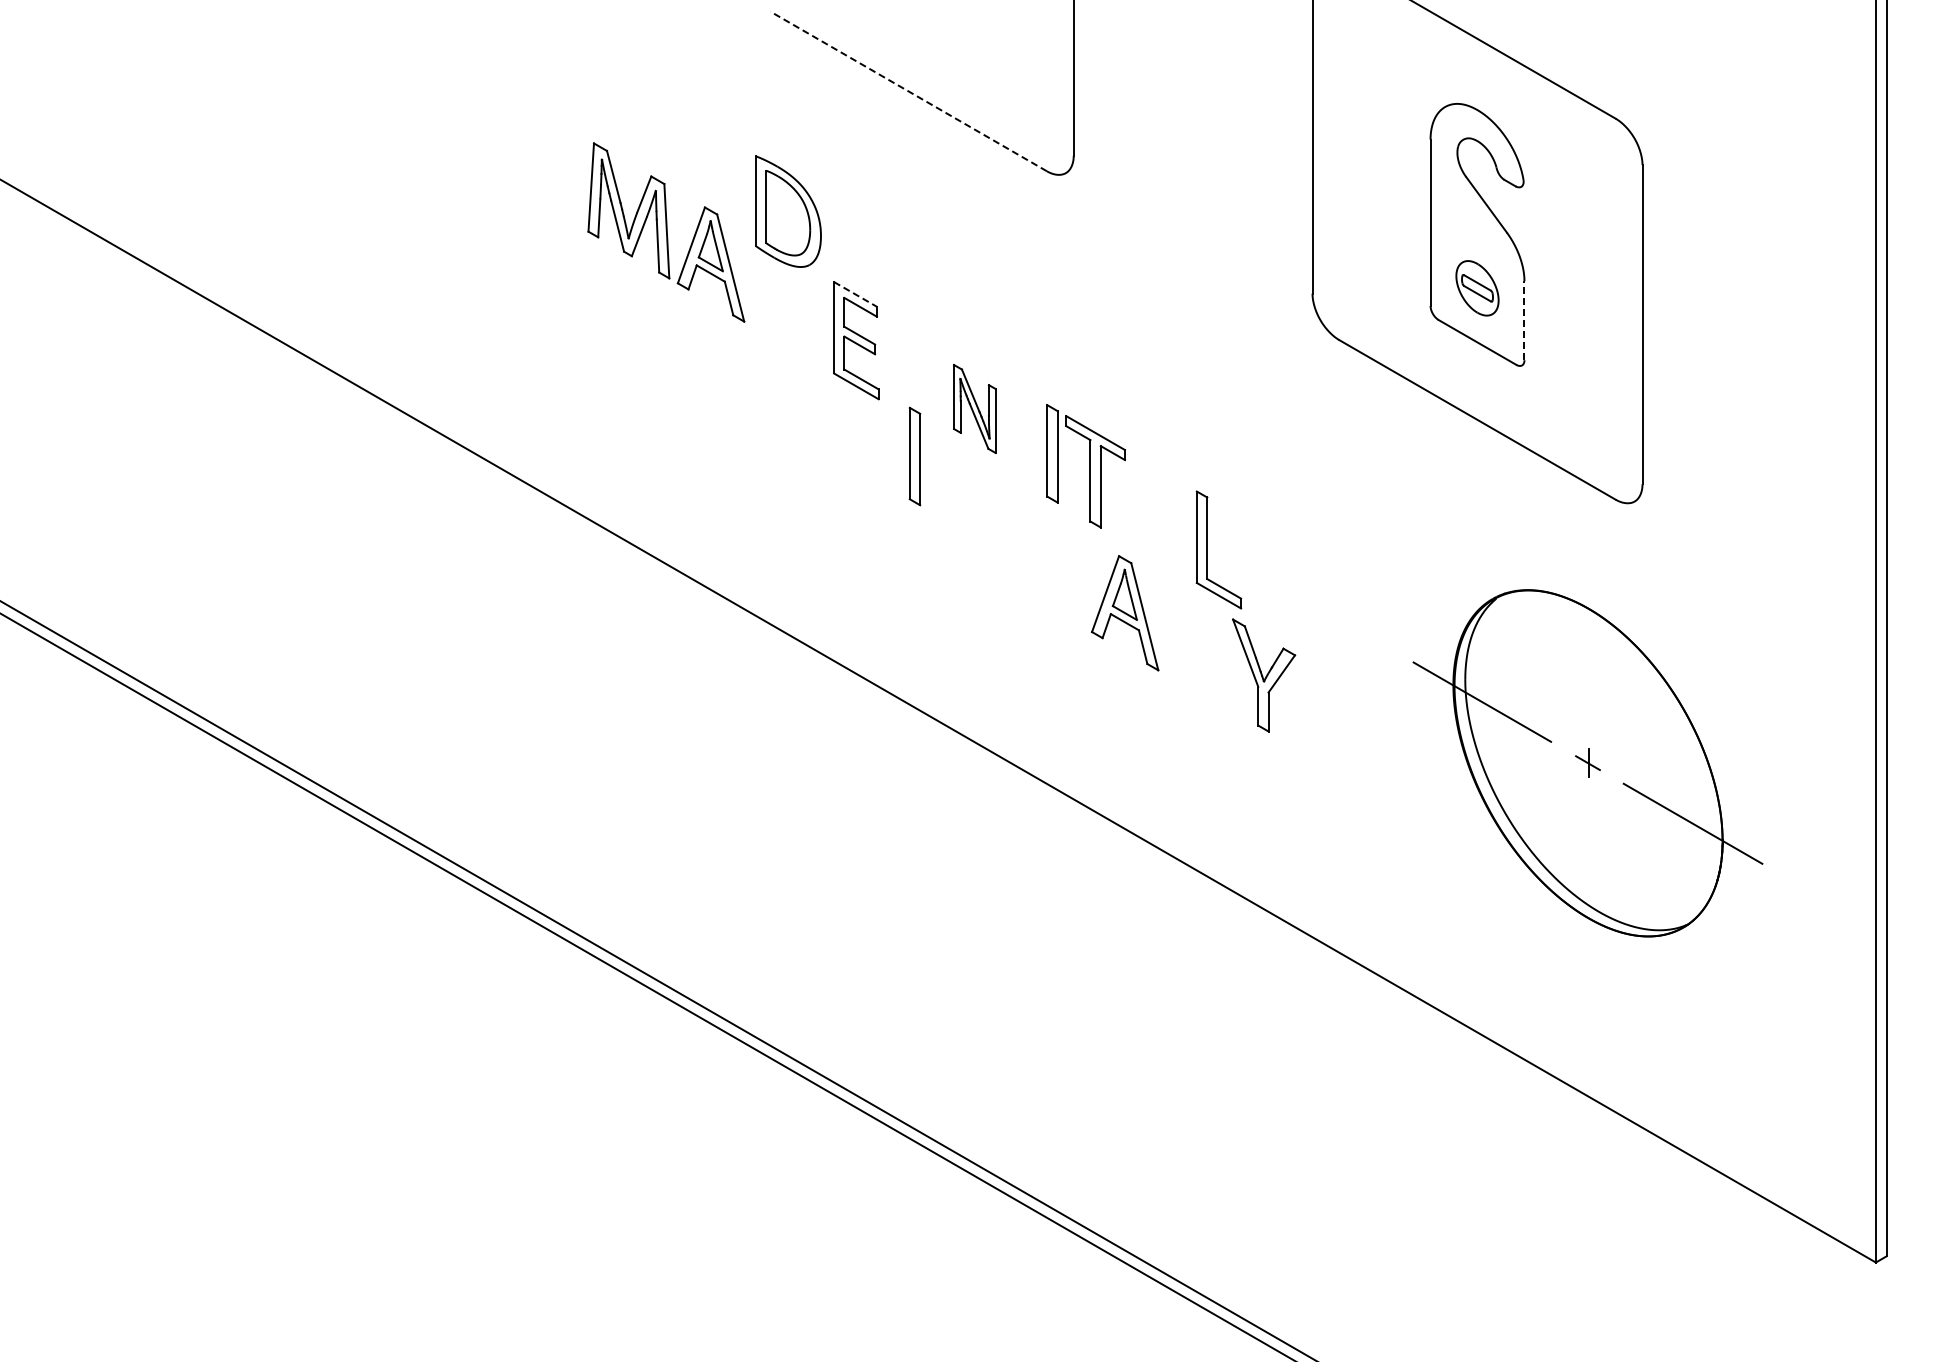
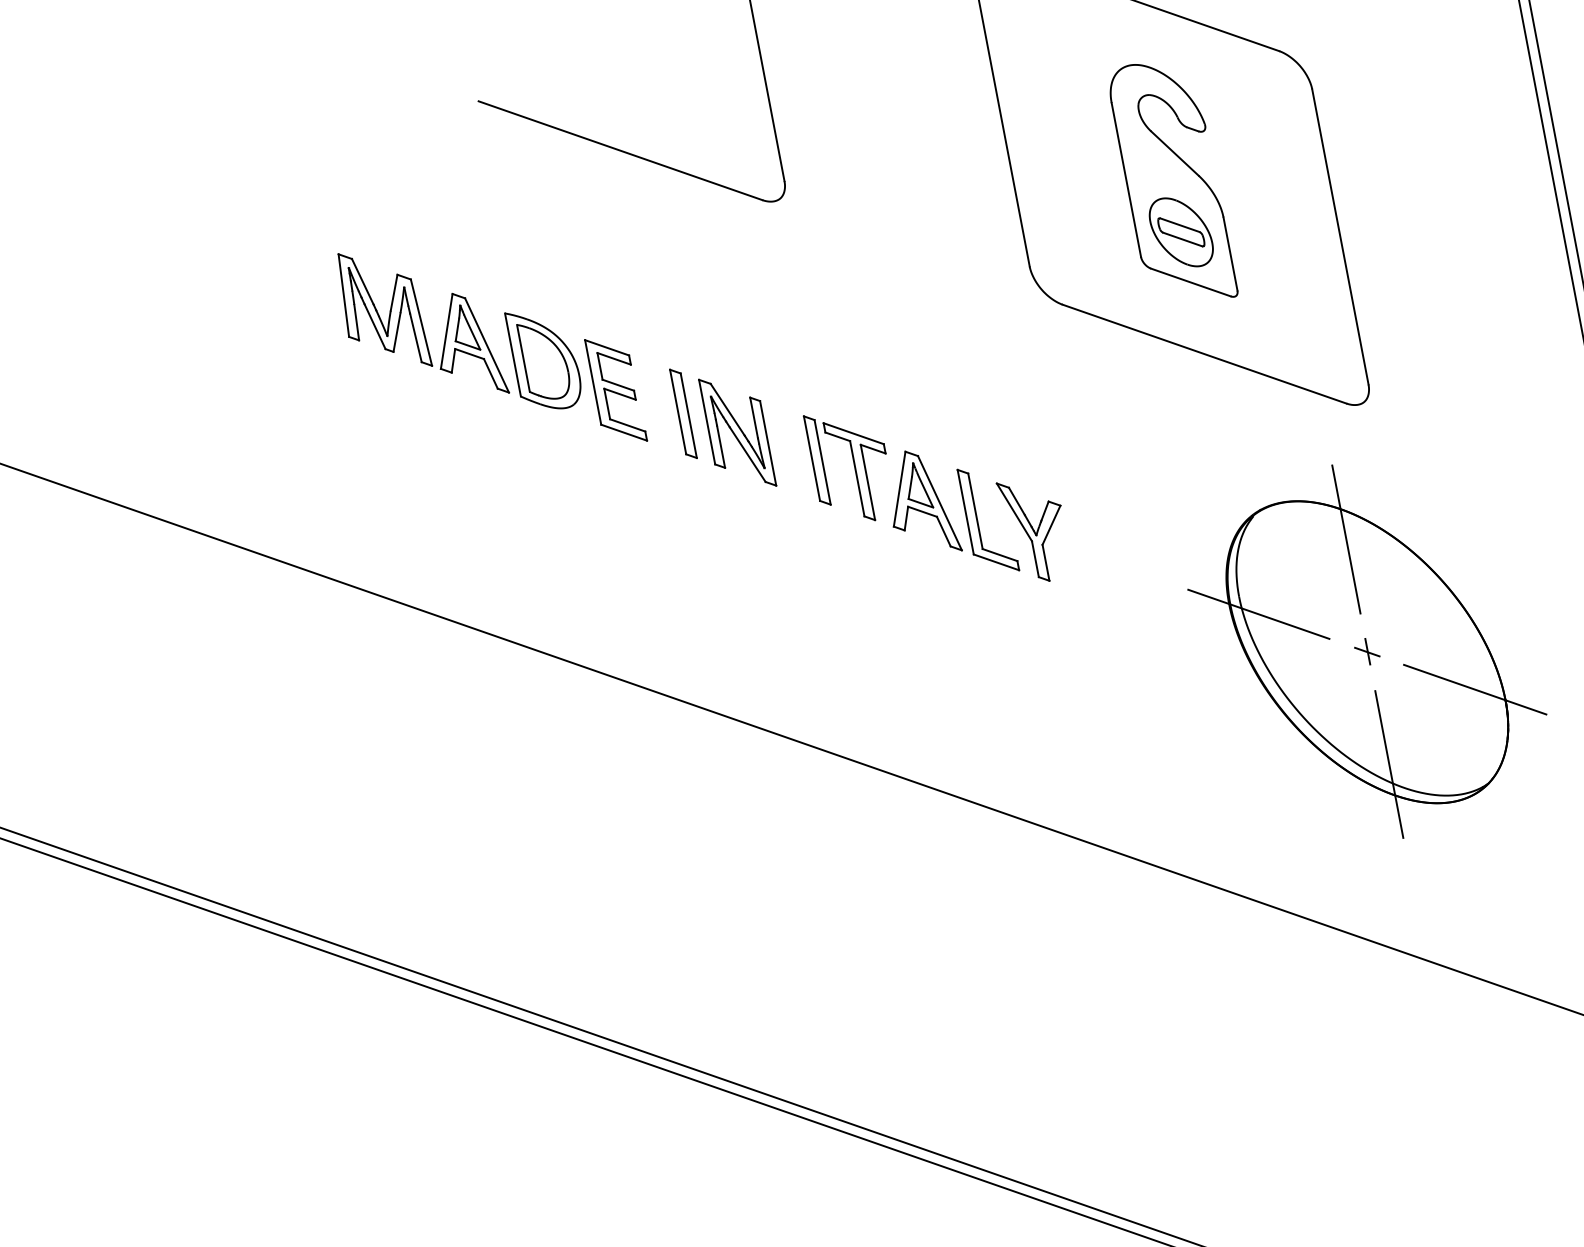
line: (908, 91) -> (620, 150), dashed -> solid
part: (788, 211) -> (544, 358), moved
part: (1477, 288) -> (1181, 232), size x1.43
line: (855, 294) -> (607, 347), dashed -> solid
line: (1524, 320) -> (1230, 253), dashed -> solid
part: (974, 408) -> (737, 432), size x1.43
part: (914, 456) -> (682, 413), moved
part: (1125, 613) -> (921, 503), moved
line: (1588, 641) -> (1346, 539), added
part: (1264, 675) -> (1035, 529), moved
line: (1588, 884) -> (1389, 764), added

